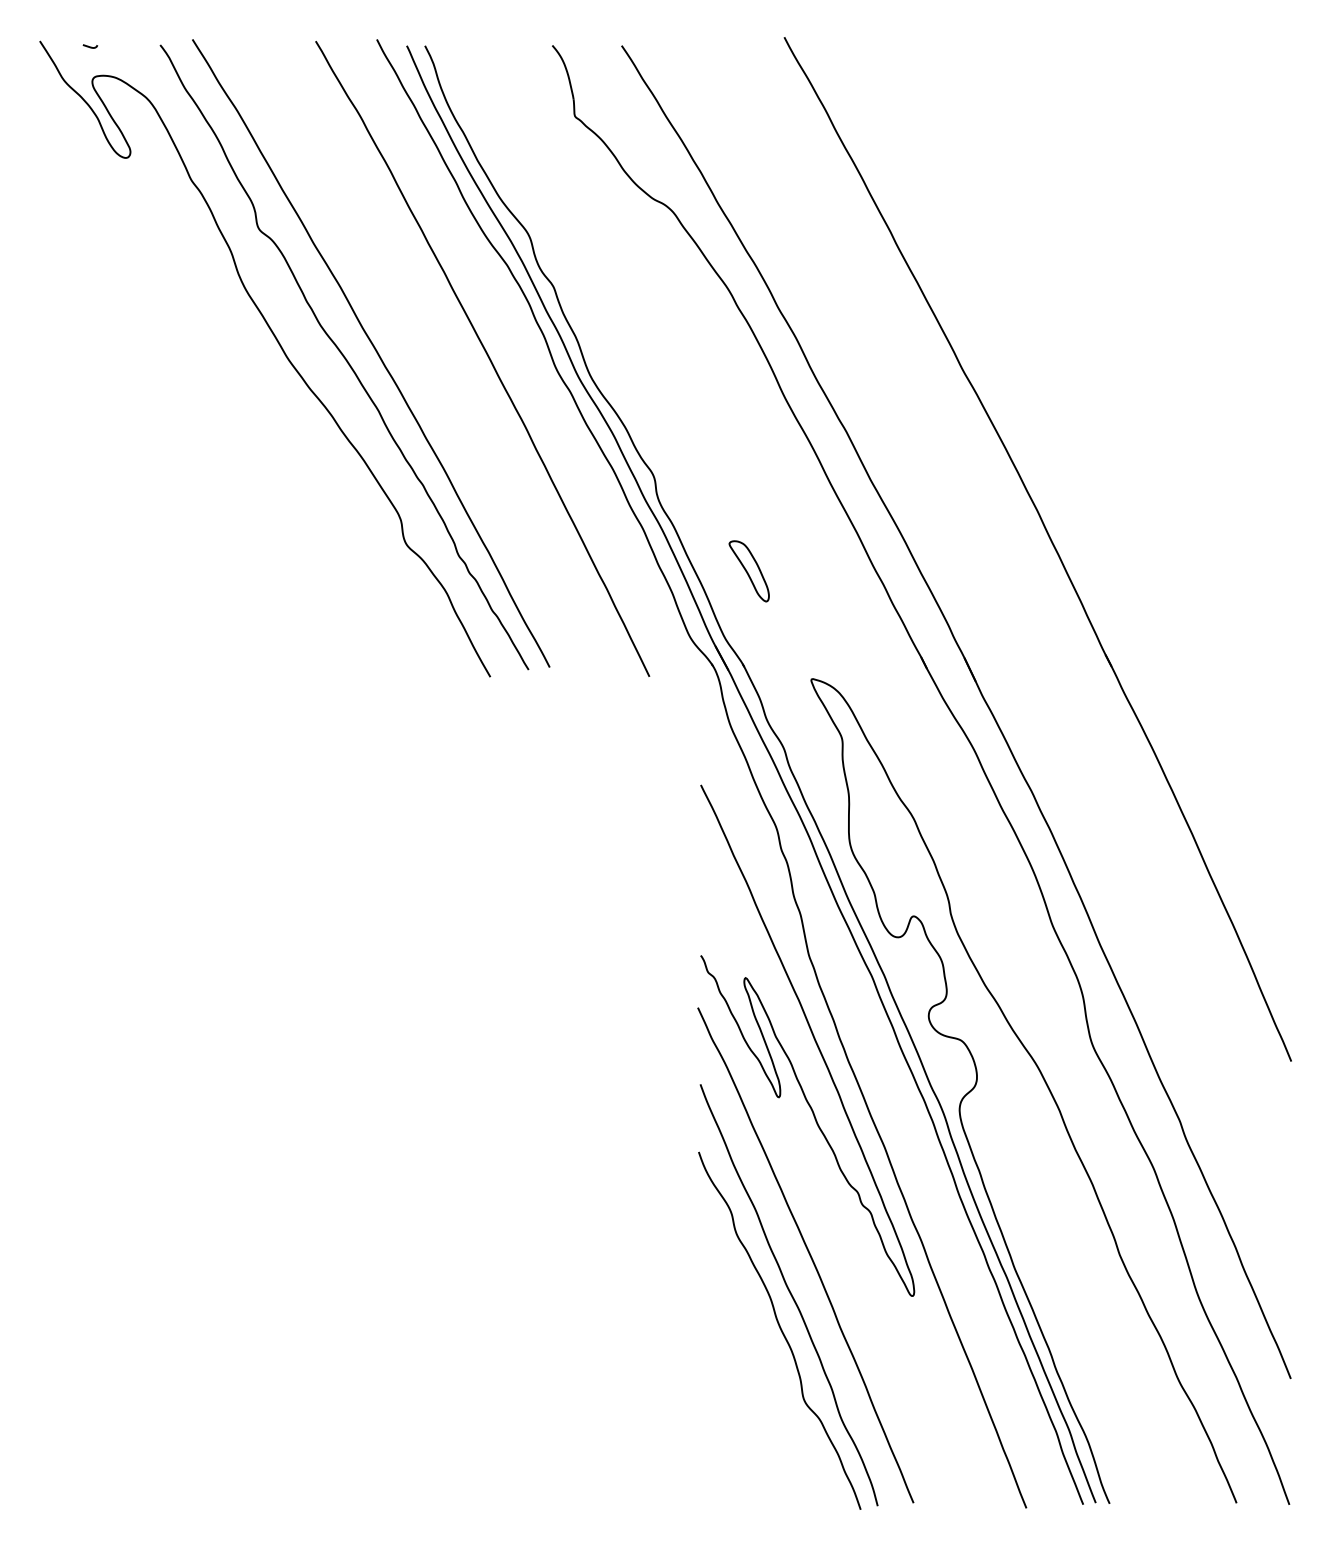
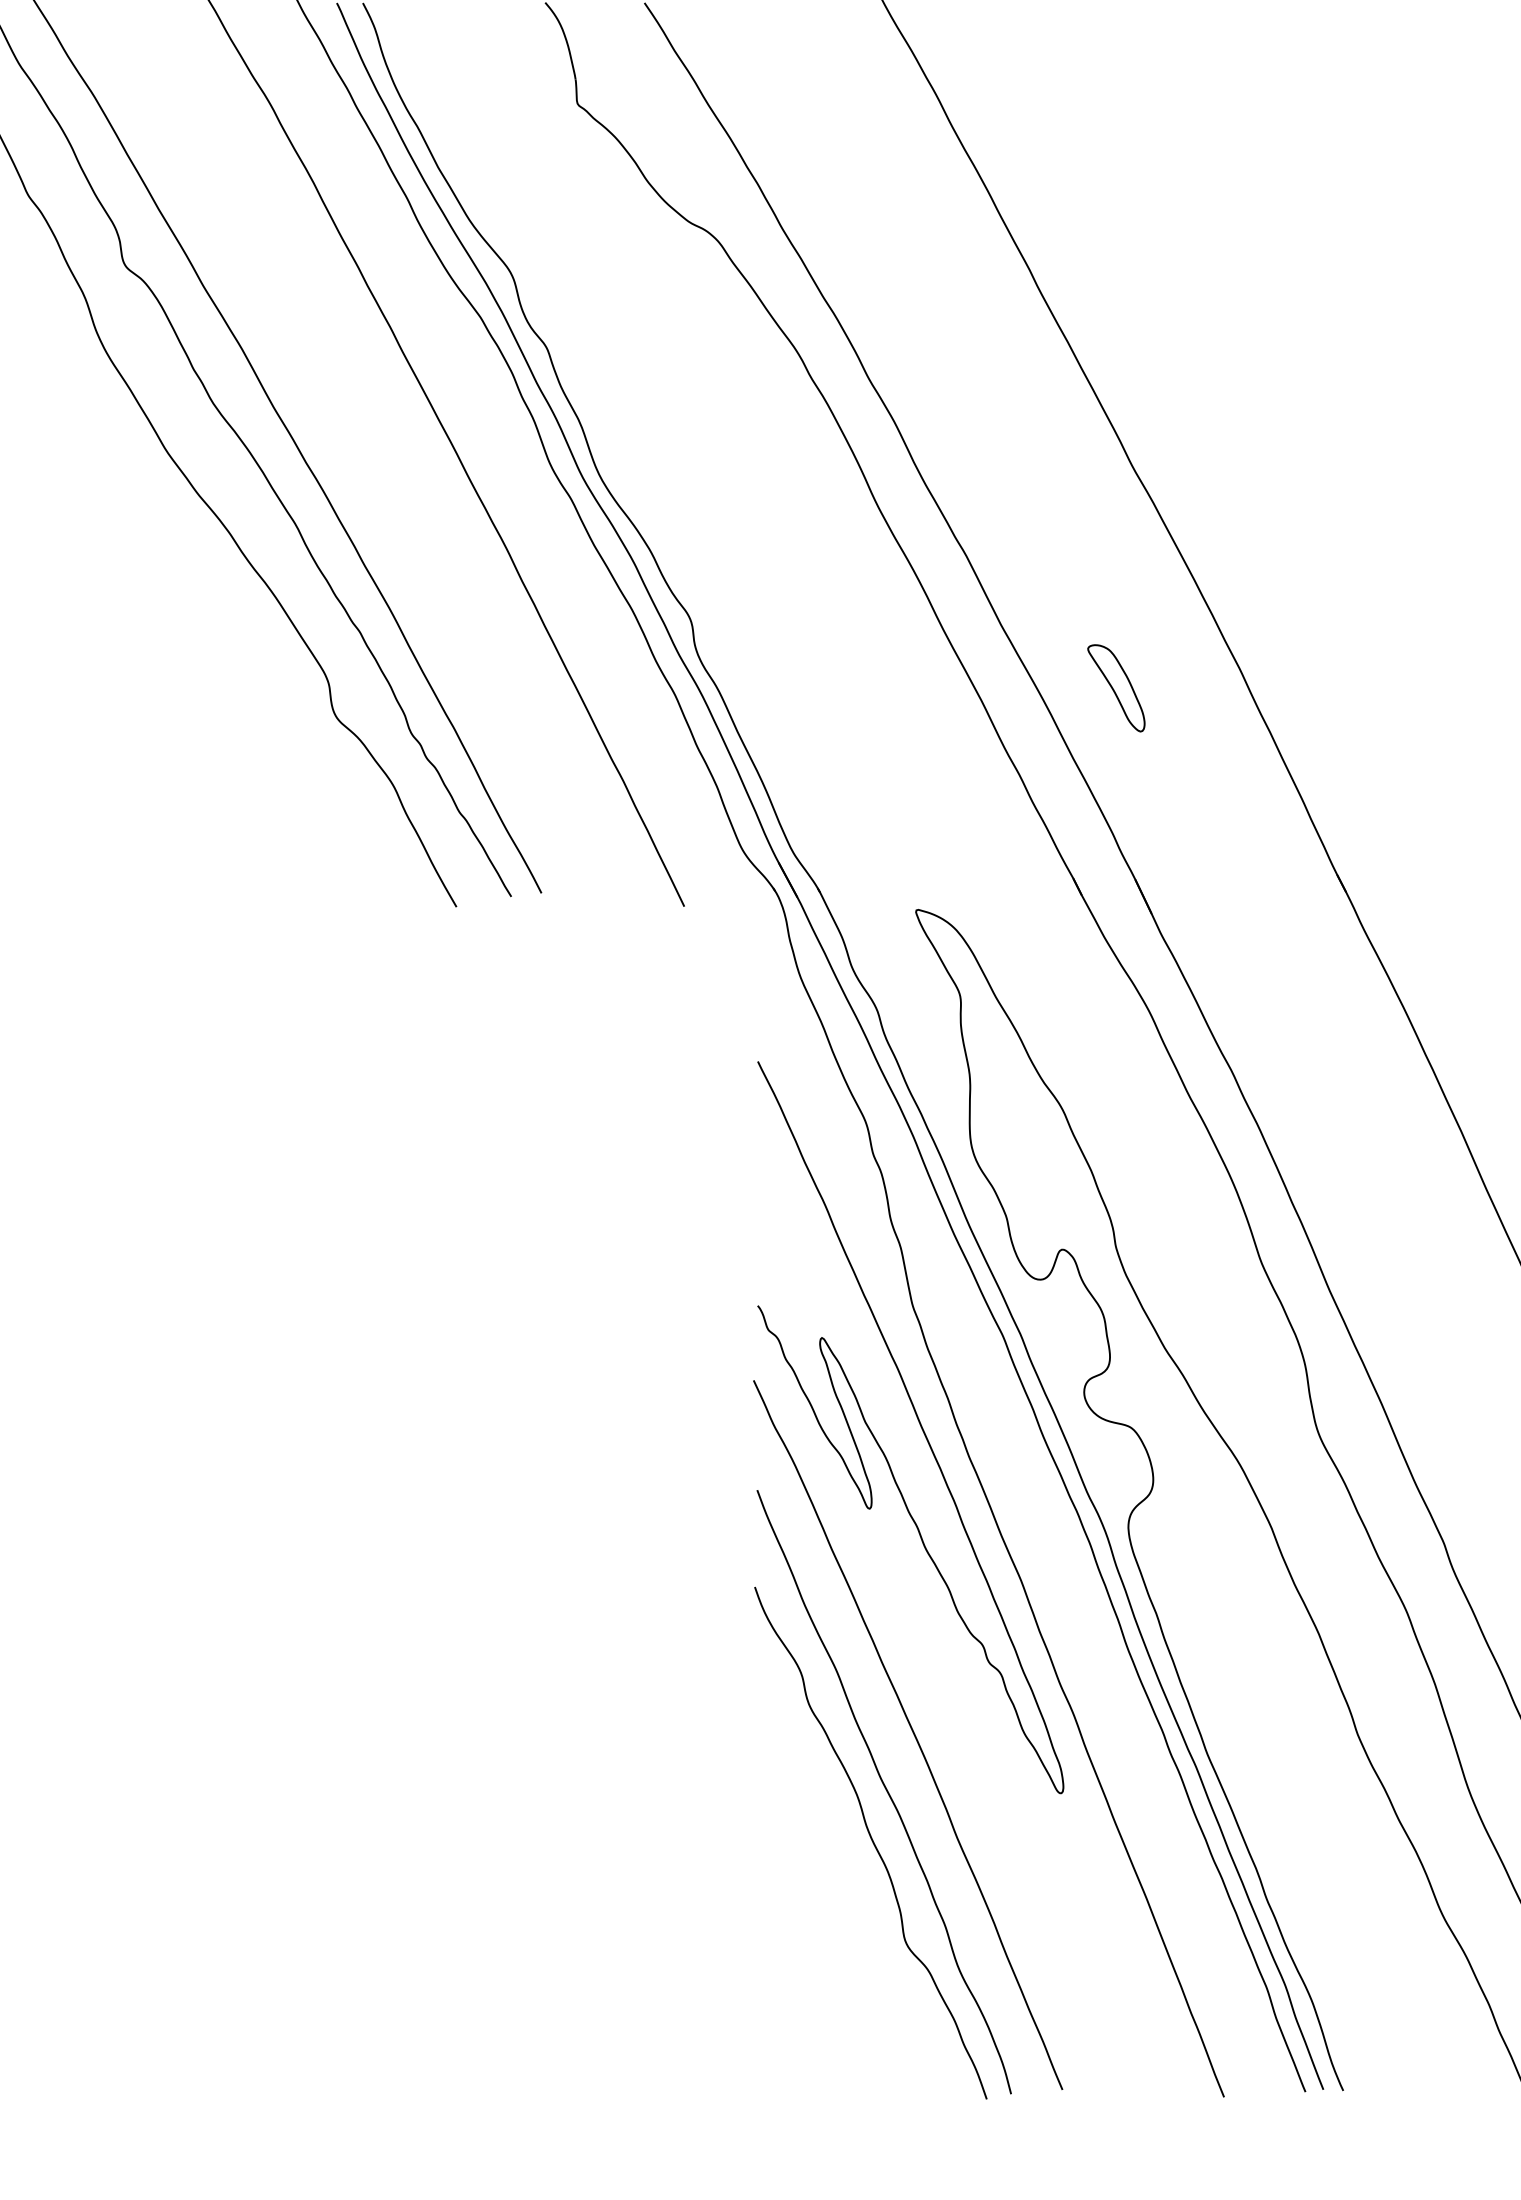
part: (748, 571) -> (1115, 688), moved

